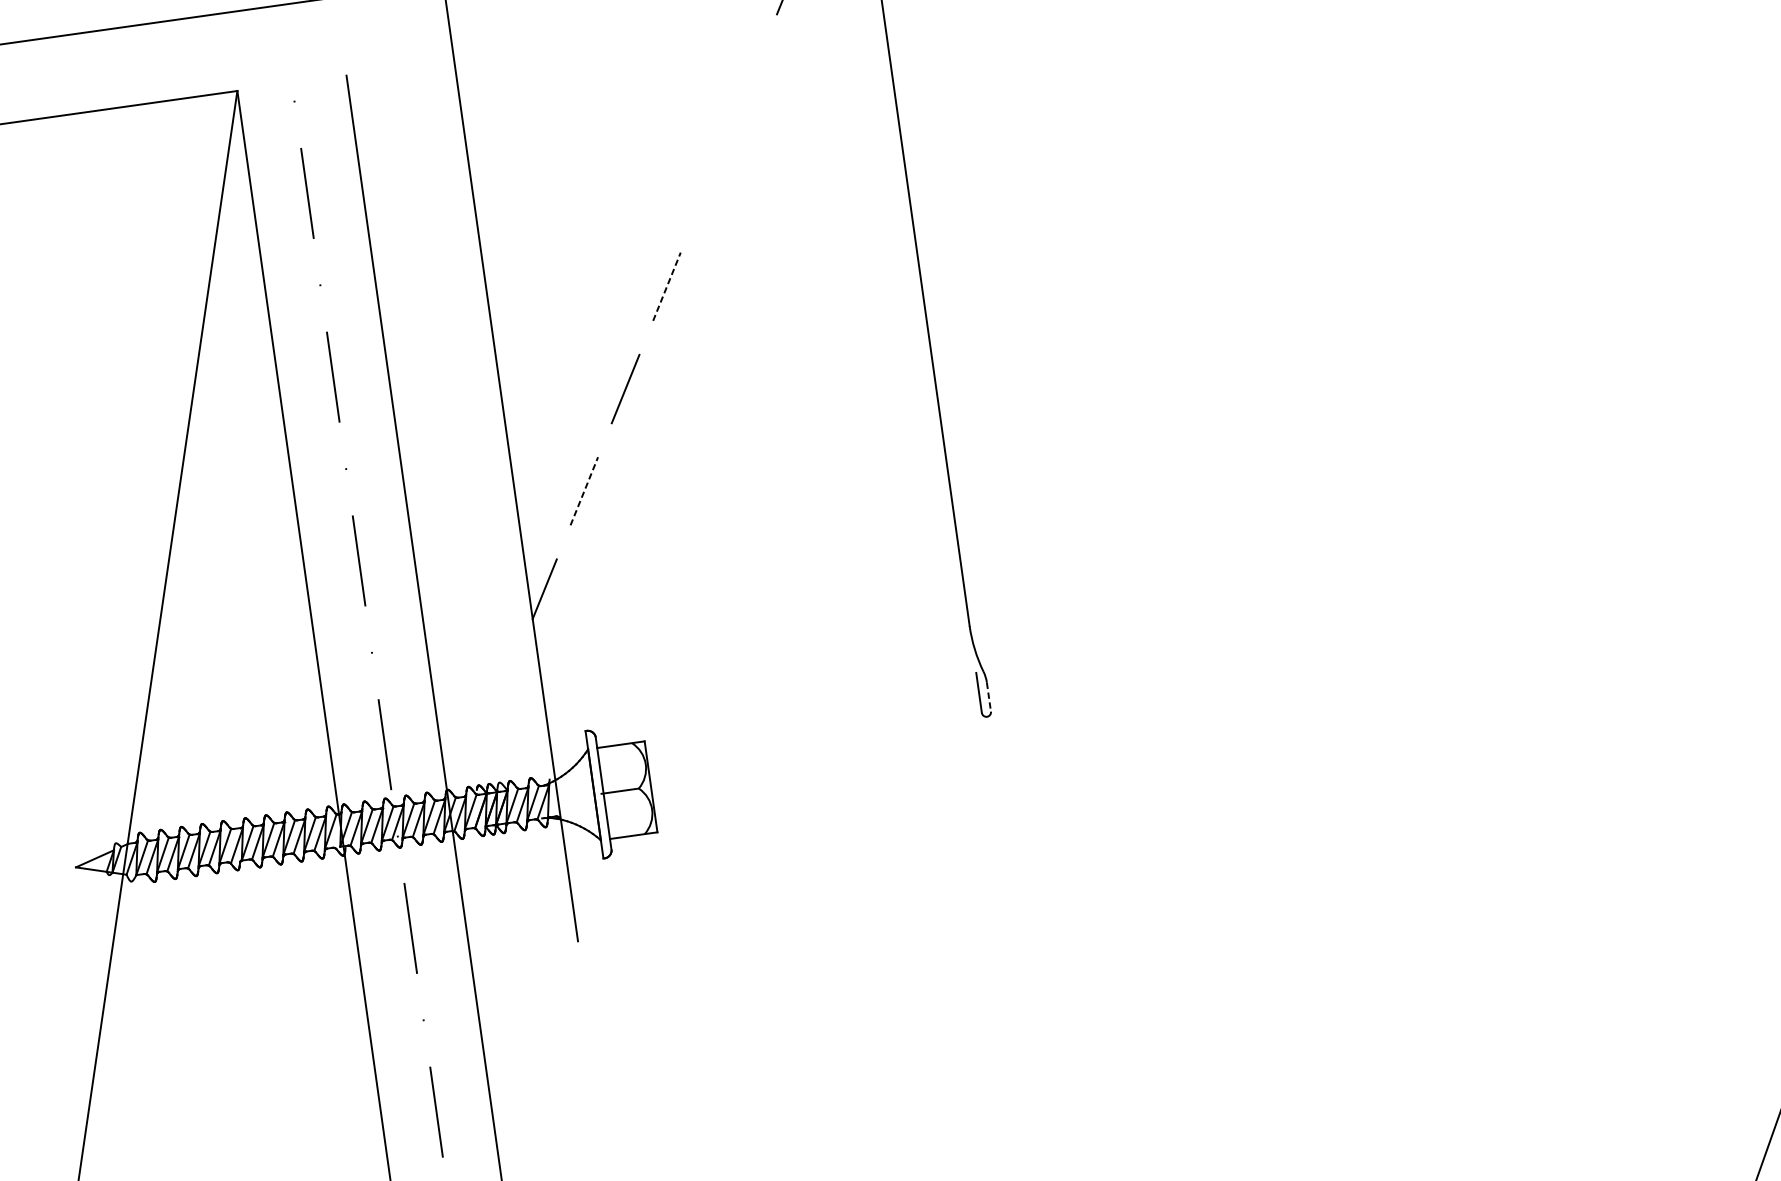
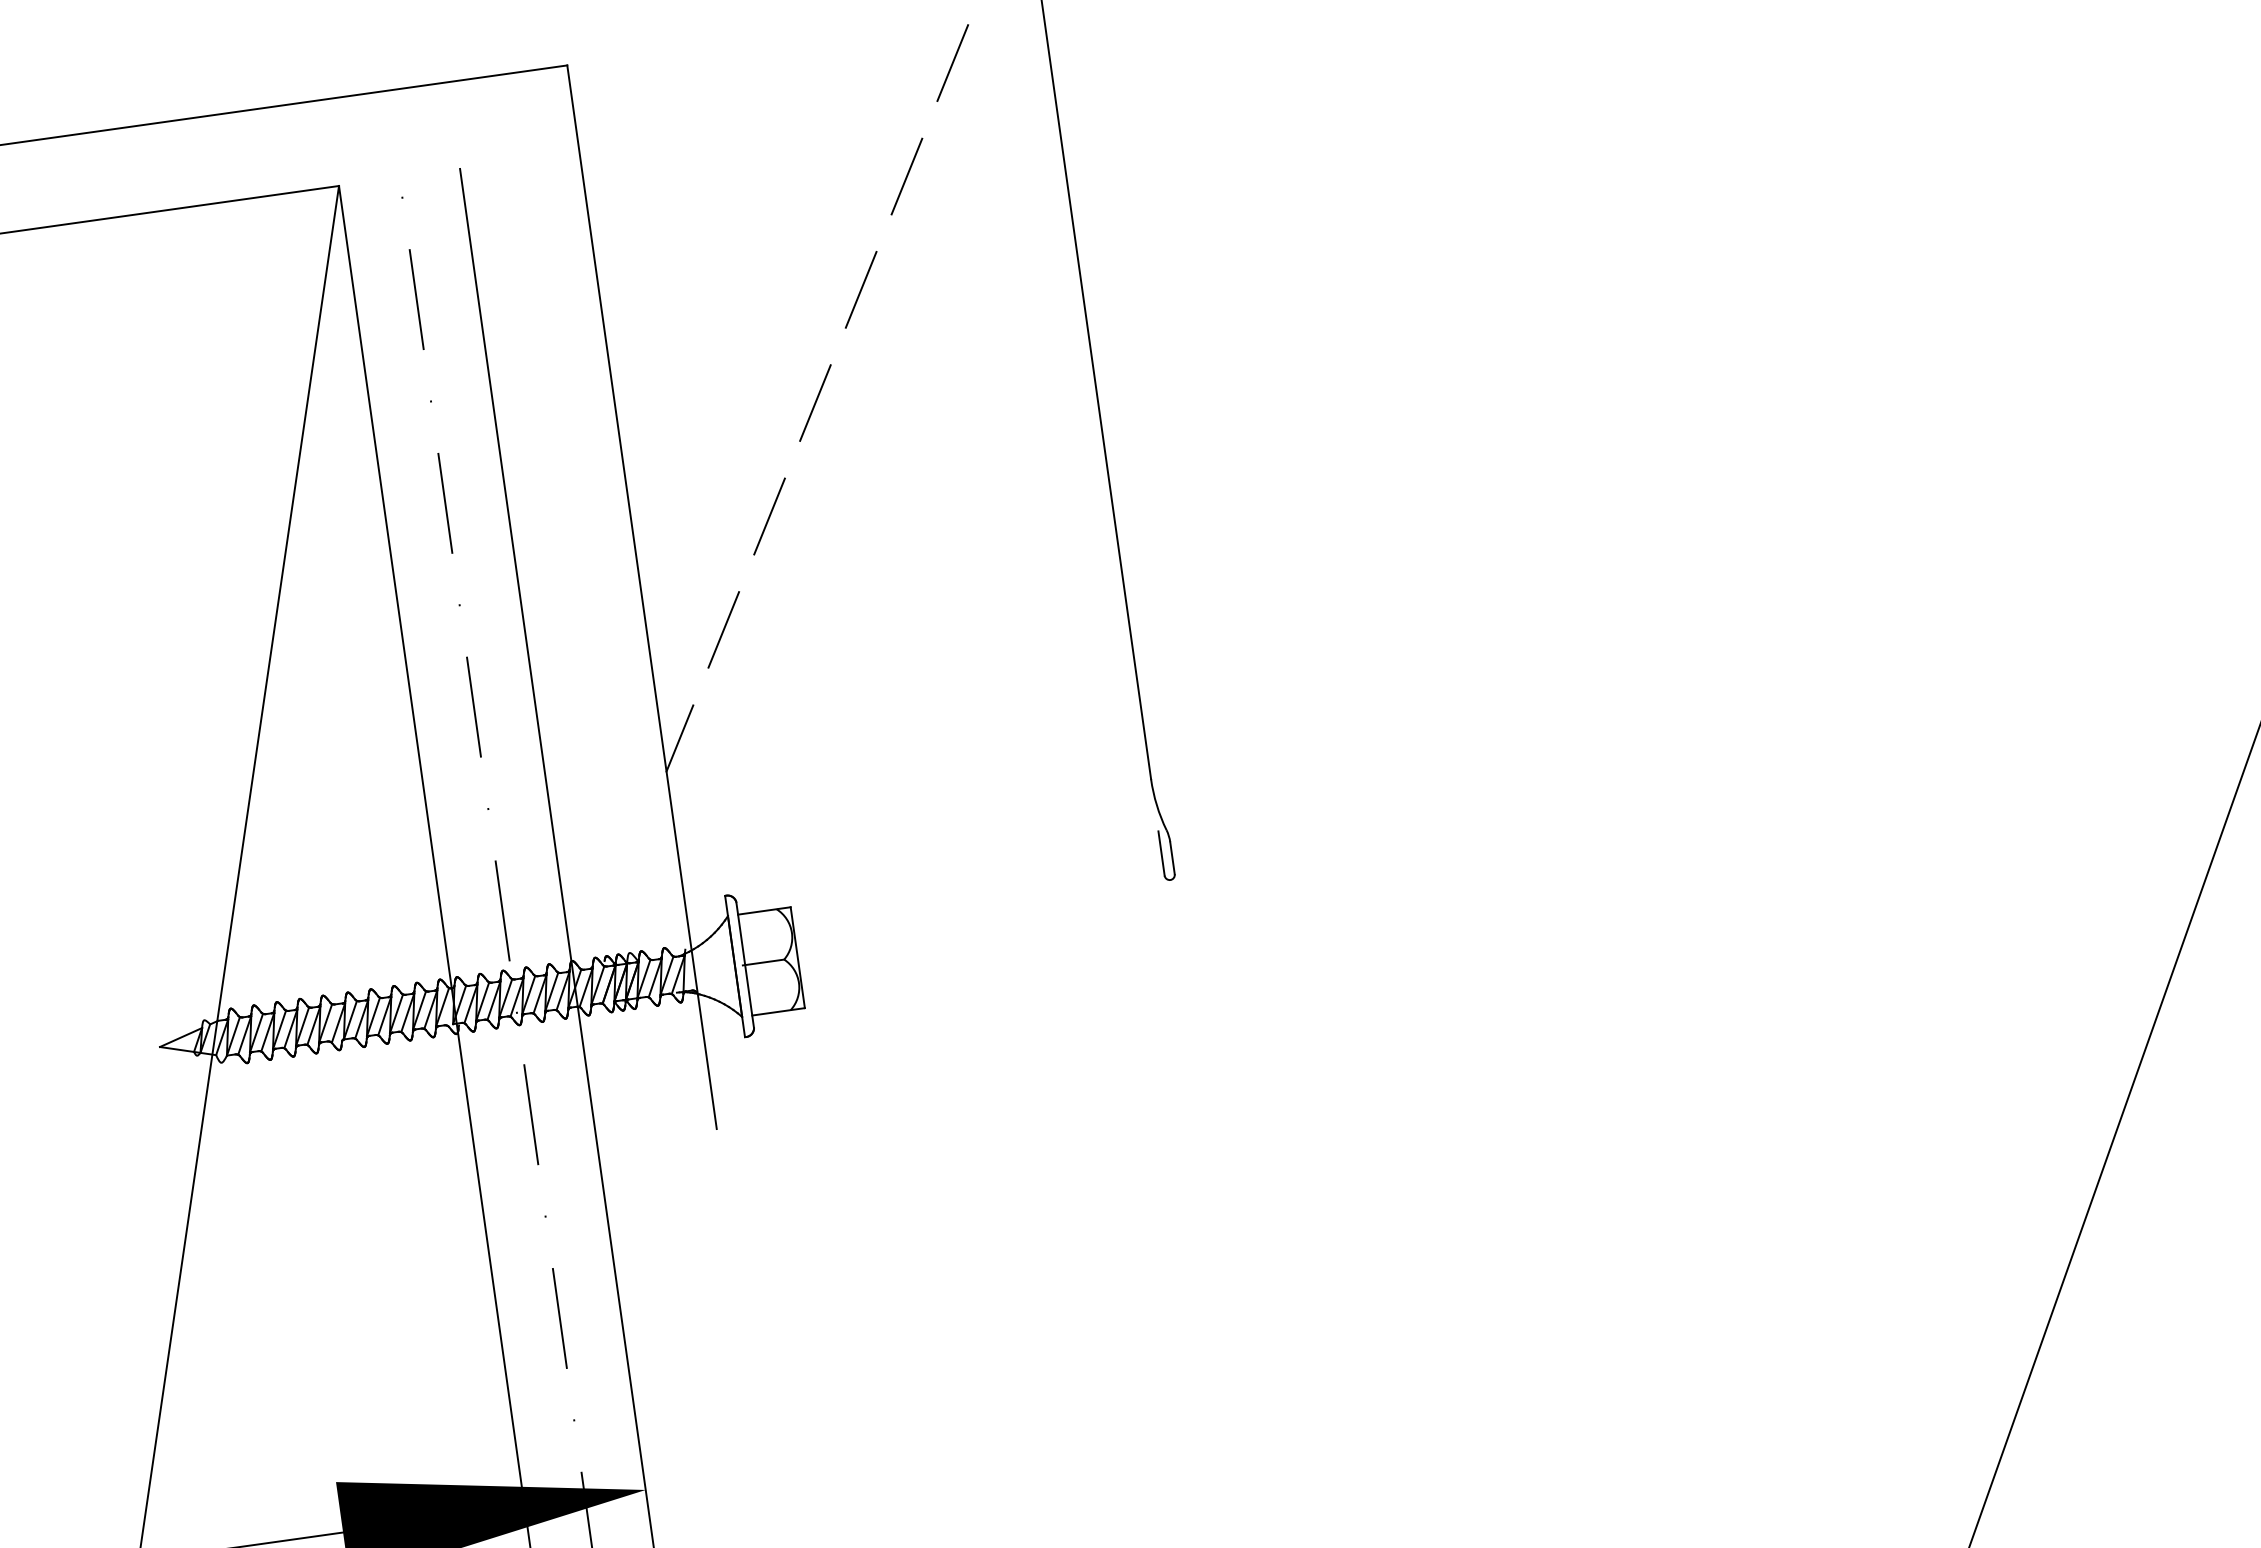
line: (749, 82) -> (906, 176), added
line: (707, 184) -> (860, 289), added
line: (667, 287) -> (815, 403), dashed -> solid
line: (584, 490) -> (723, 629), dashed -> solid
line: (988, 697) -> (1172, 858), dashed -> solid

